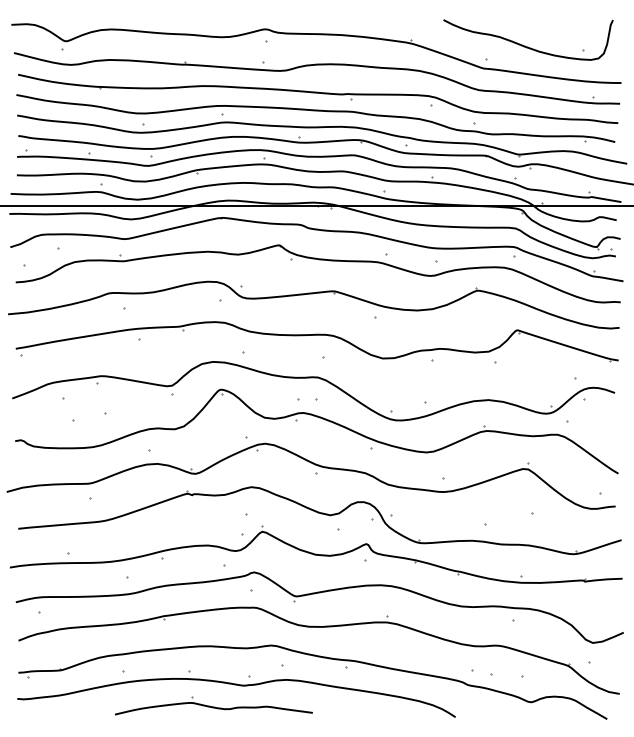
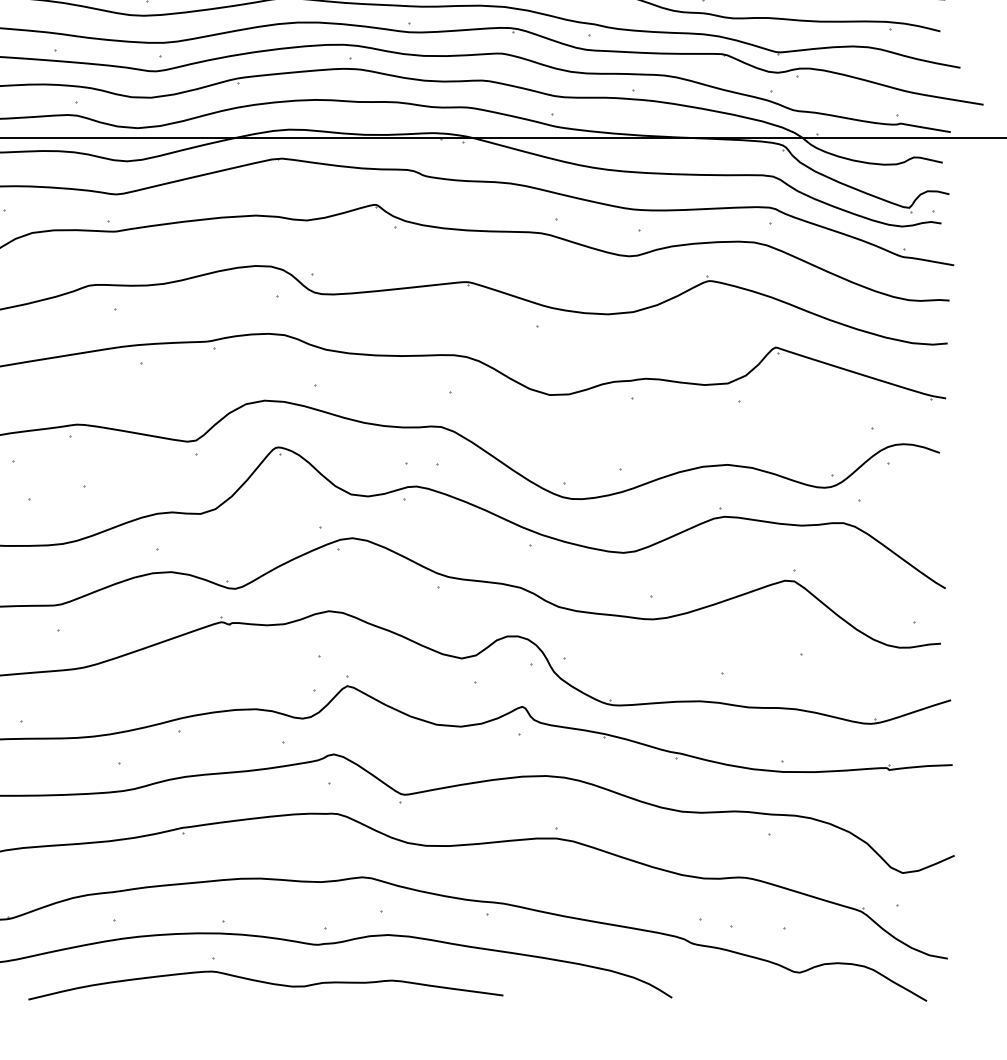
part: (213, 705) -> (265, 978), size x1.43

